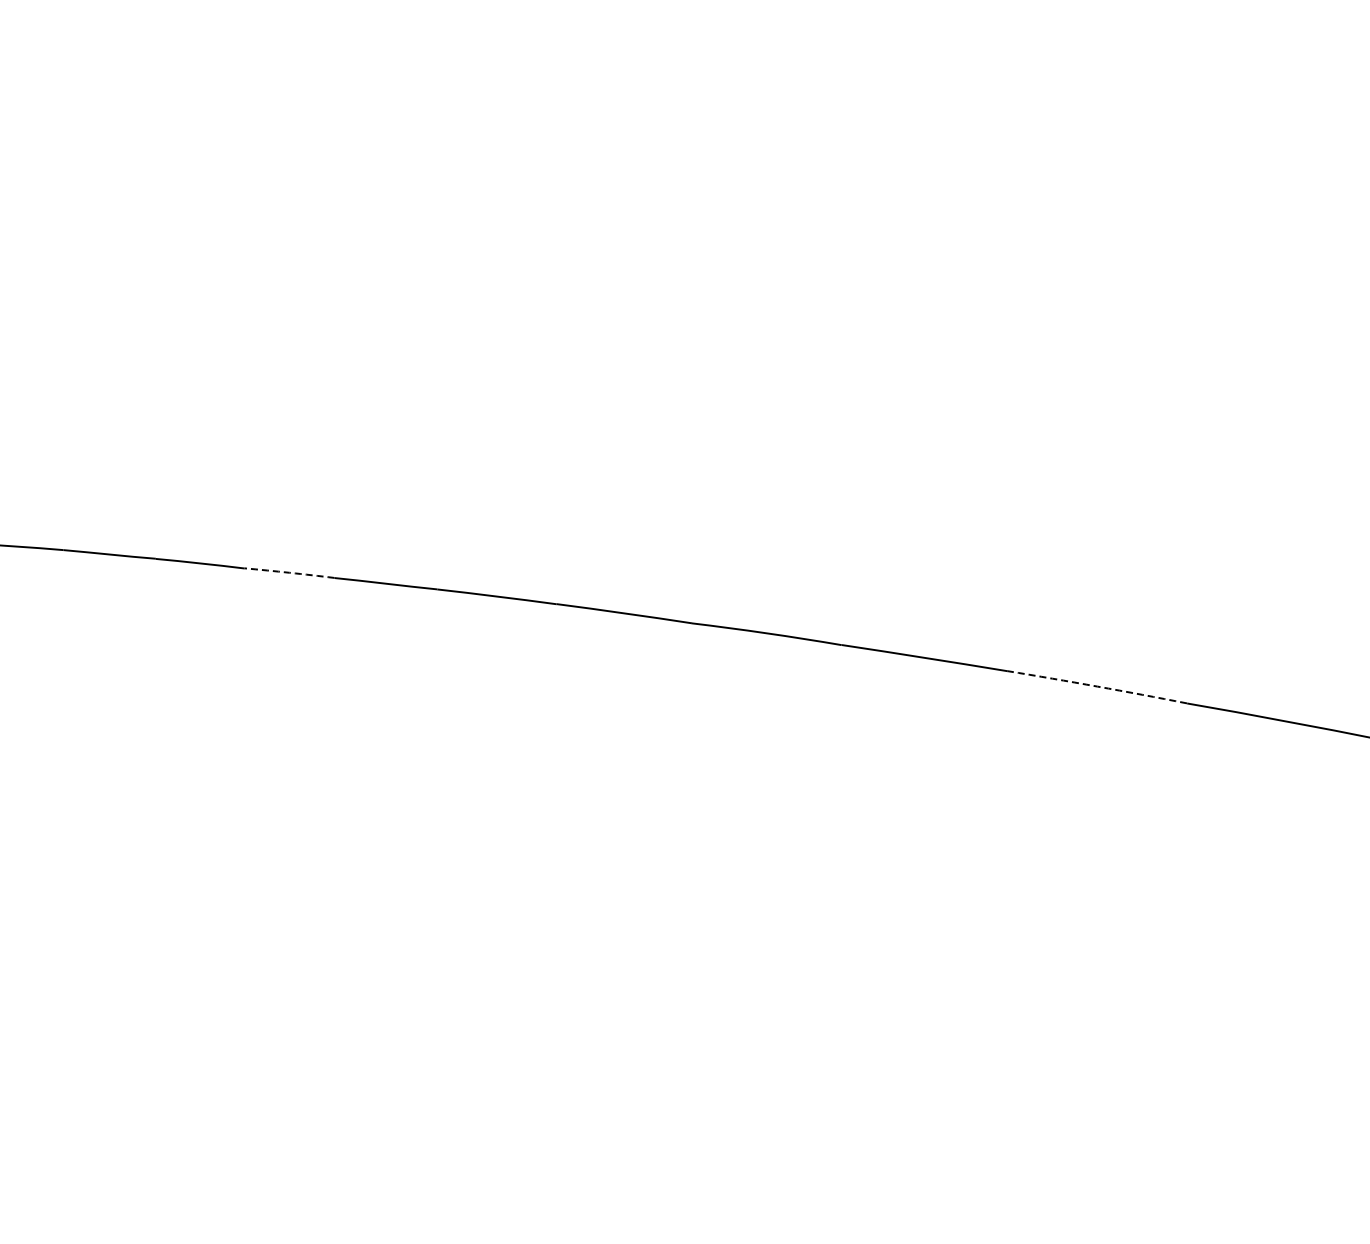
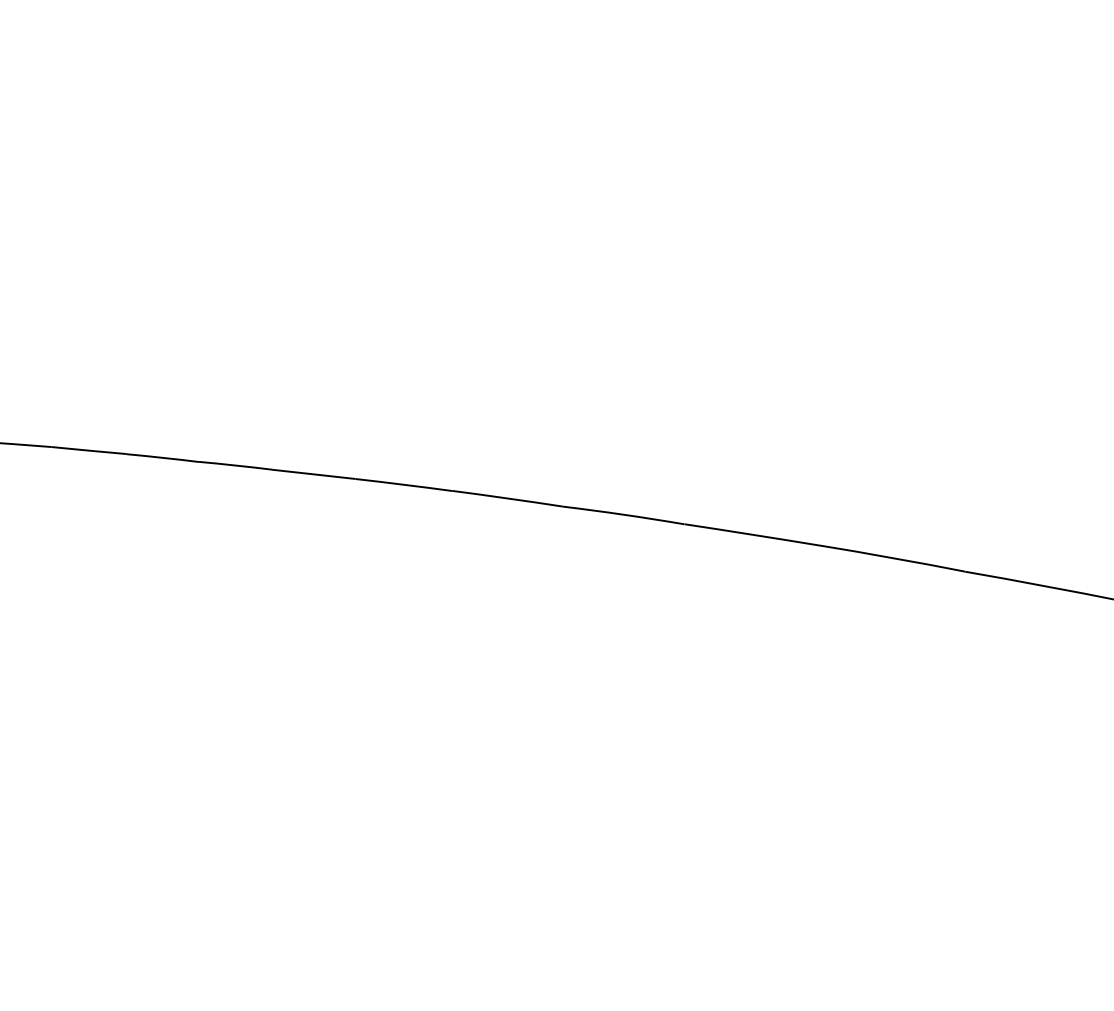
arc: (289, 572) -> (235, 465), dashed -> solid
arc: (1097, 686) -> (892, 557), dashed -> solid

